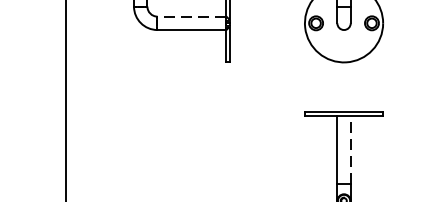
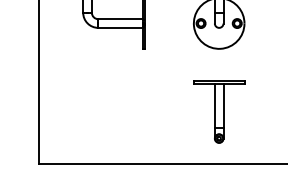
line: (190, 17) -> (119, 19), dashed -> solid
line: (350, 149) -> (223, 105), dashed -> solid

